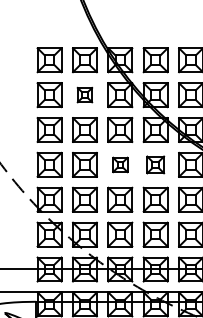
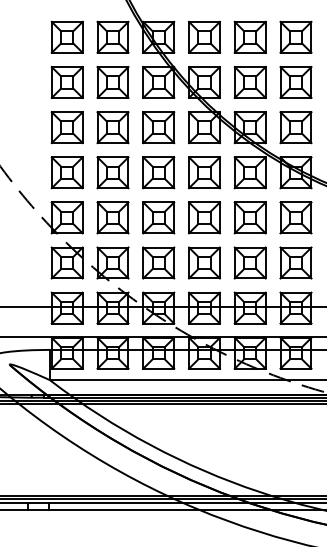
part: (84, 95) -> (112, 82), size x1.67
part: (120, 164) -> (158, 172), size x1.67
part: (155, 164) -> (204, 172), size x1.43

